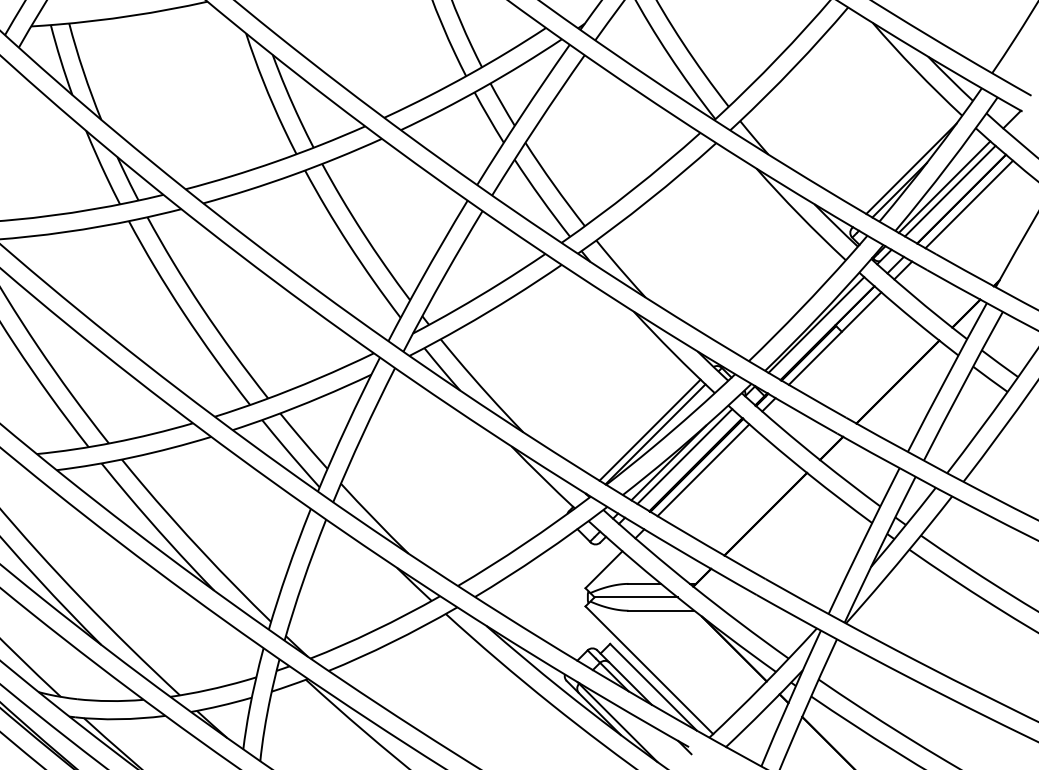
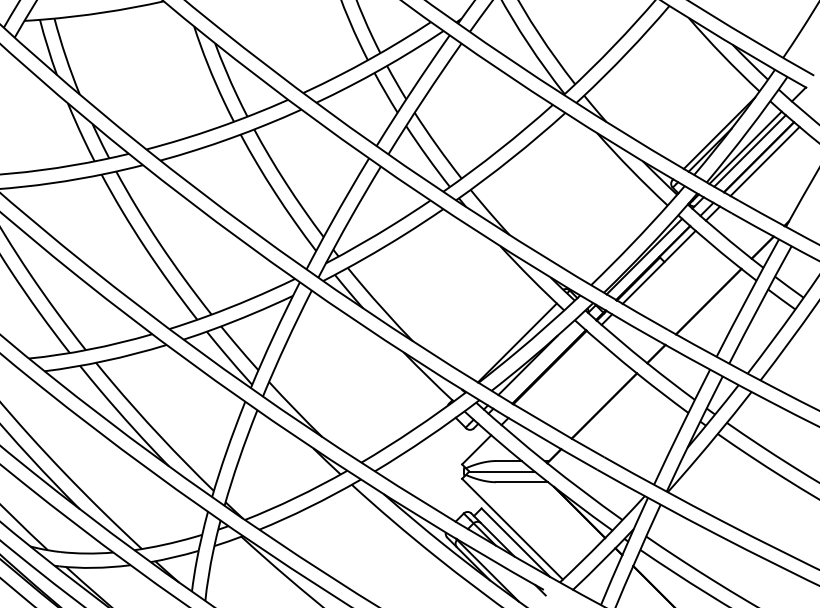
line: (649, 429) -> (512, 339), removed
line: (684, 456) -> (540, 360), removed
line: (703, 470) -> (555, 371), removed

